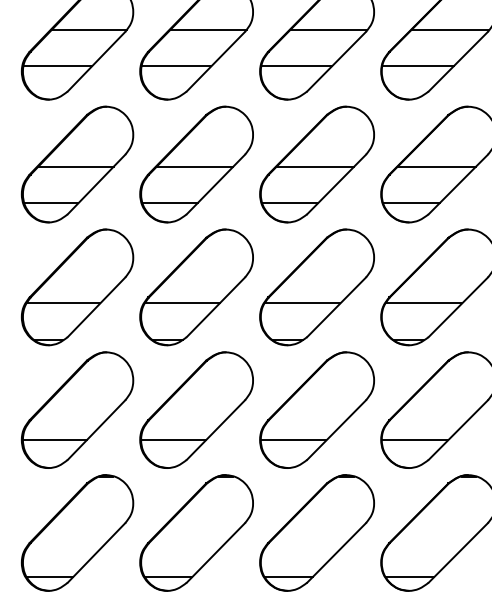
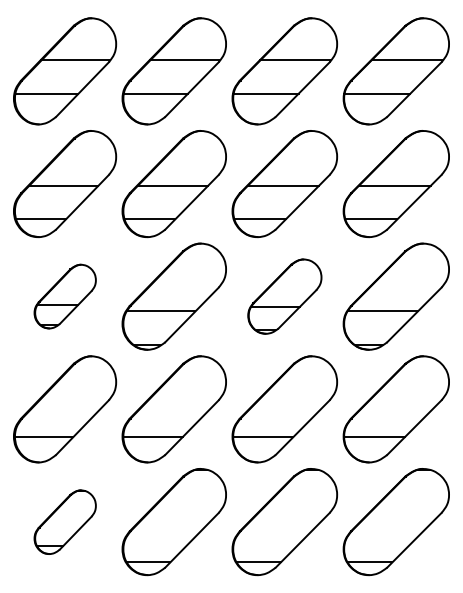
part: (78, 287) -> (65, 296), size x0.6
part: (316, 287) -> (284, 296), size x0.7
part: (78, 533) -> (65, 522), size x0.6

